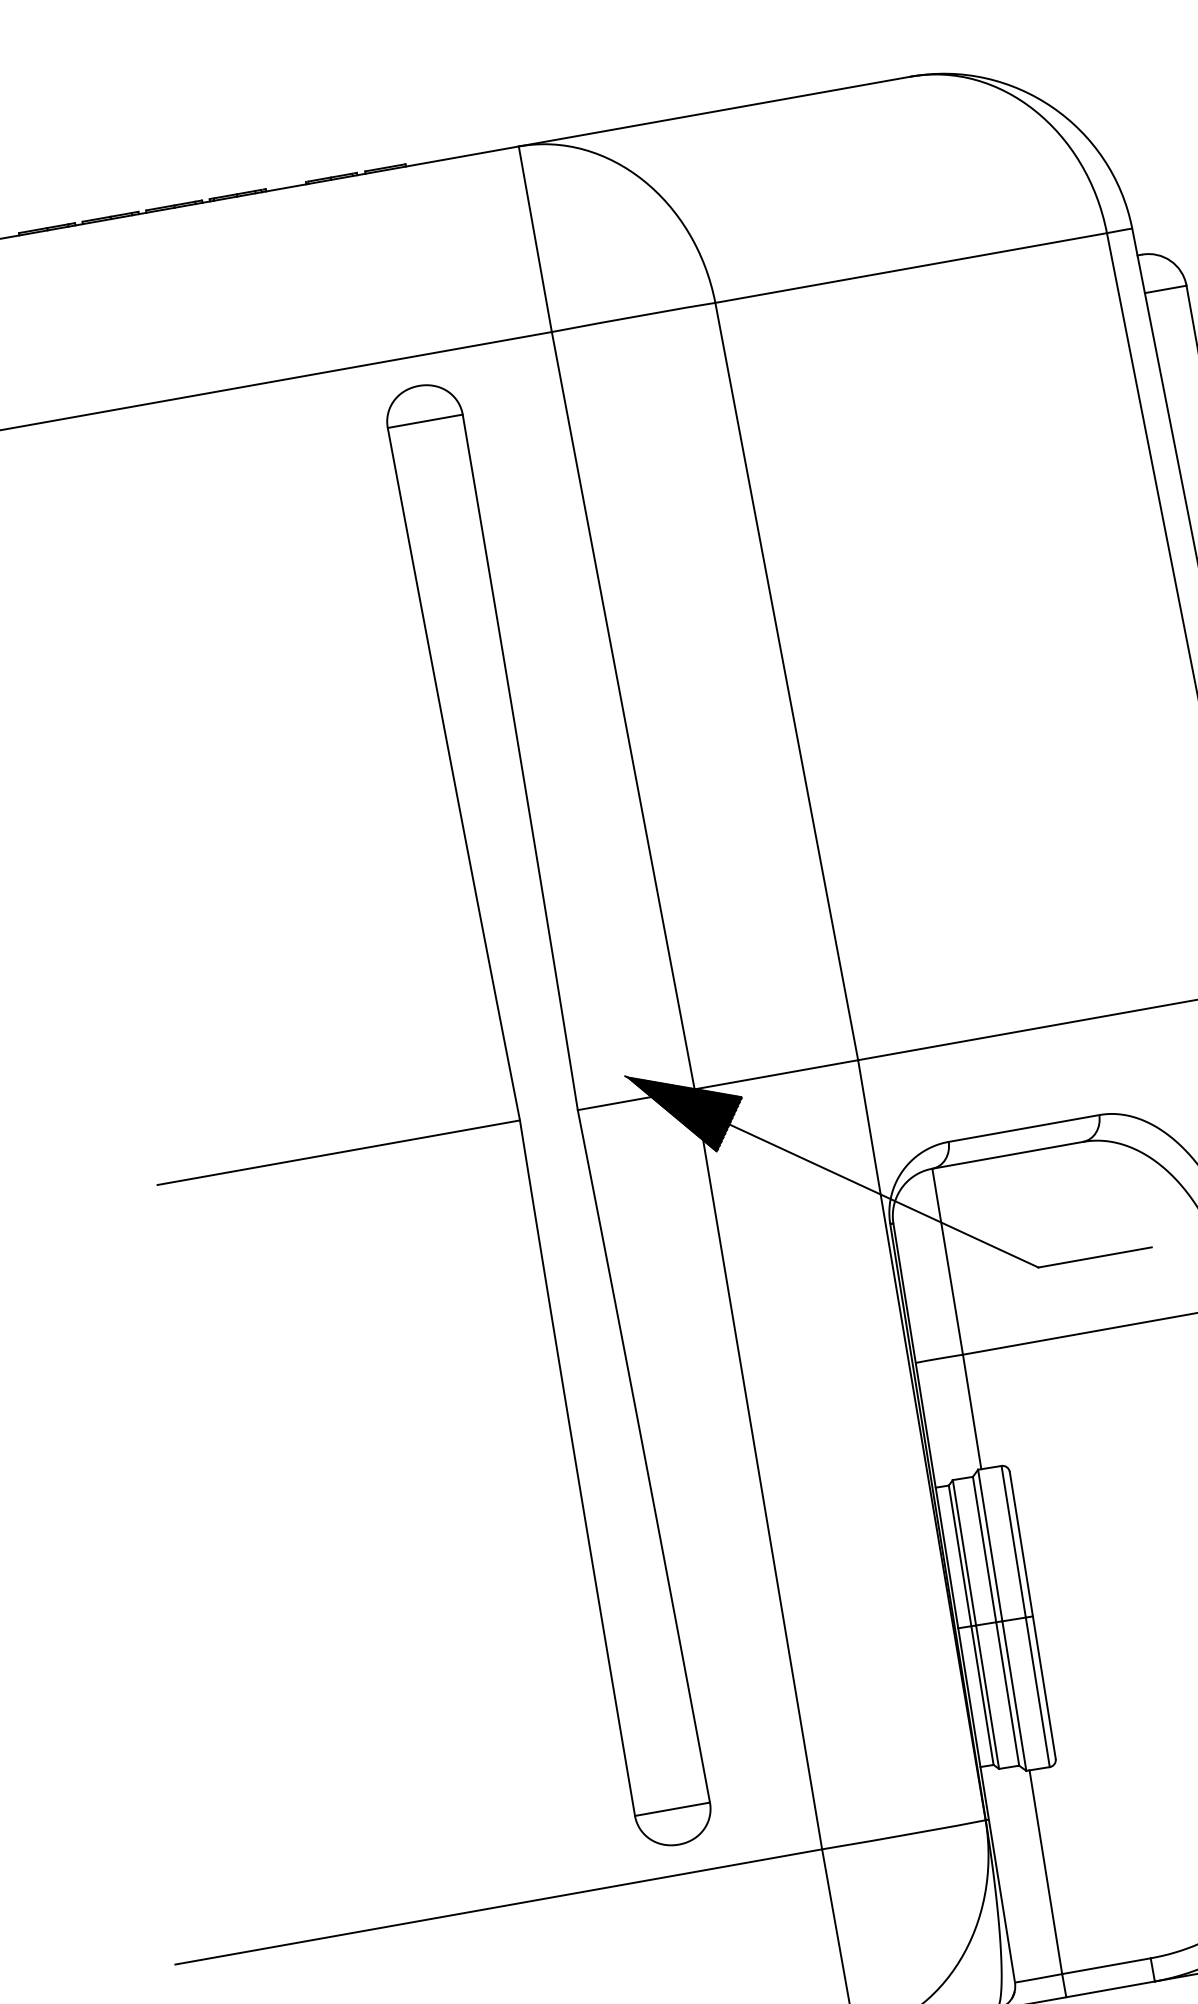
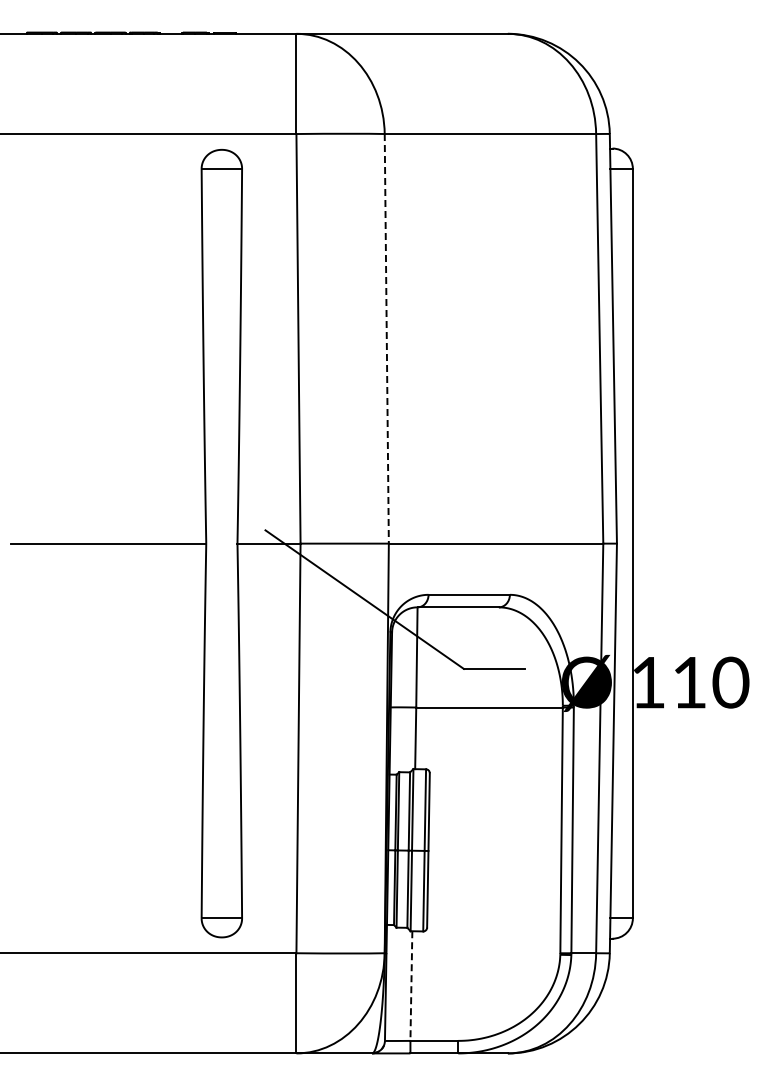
line: (786, 681) -> (386, 338), solid -> dashed
hatch: (686, 1111) -> (294, 554), removed
line: (1046, 1872) -> (411, 986), solid -> dashed

